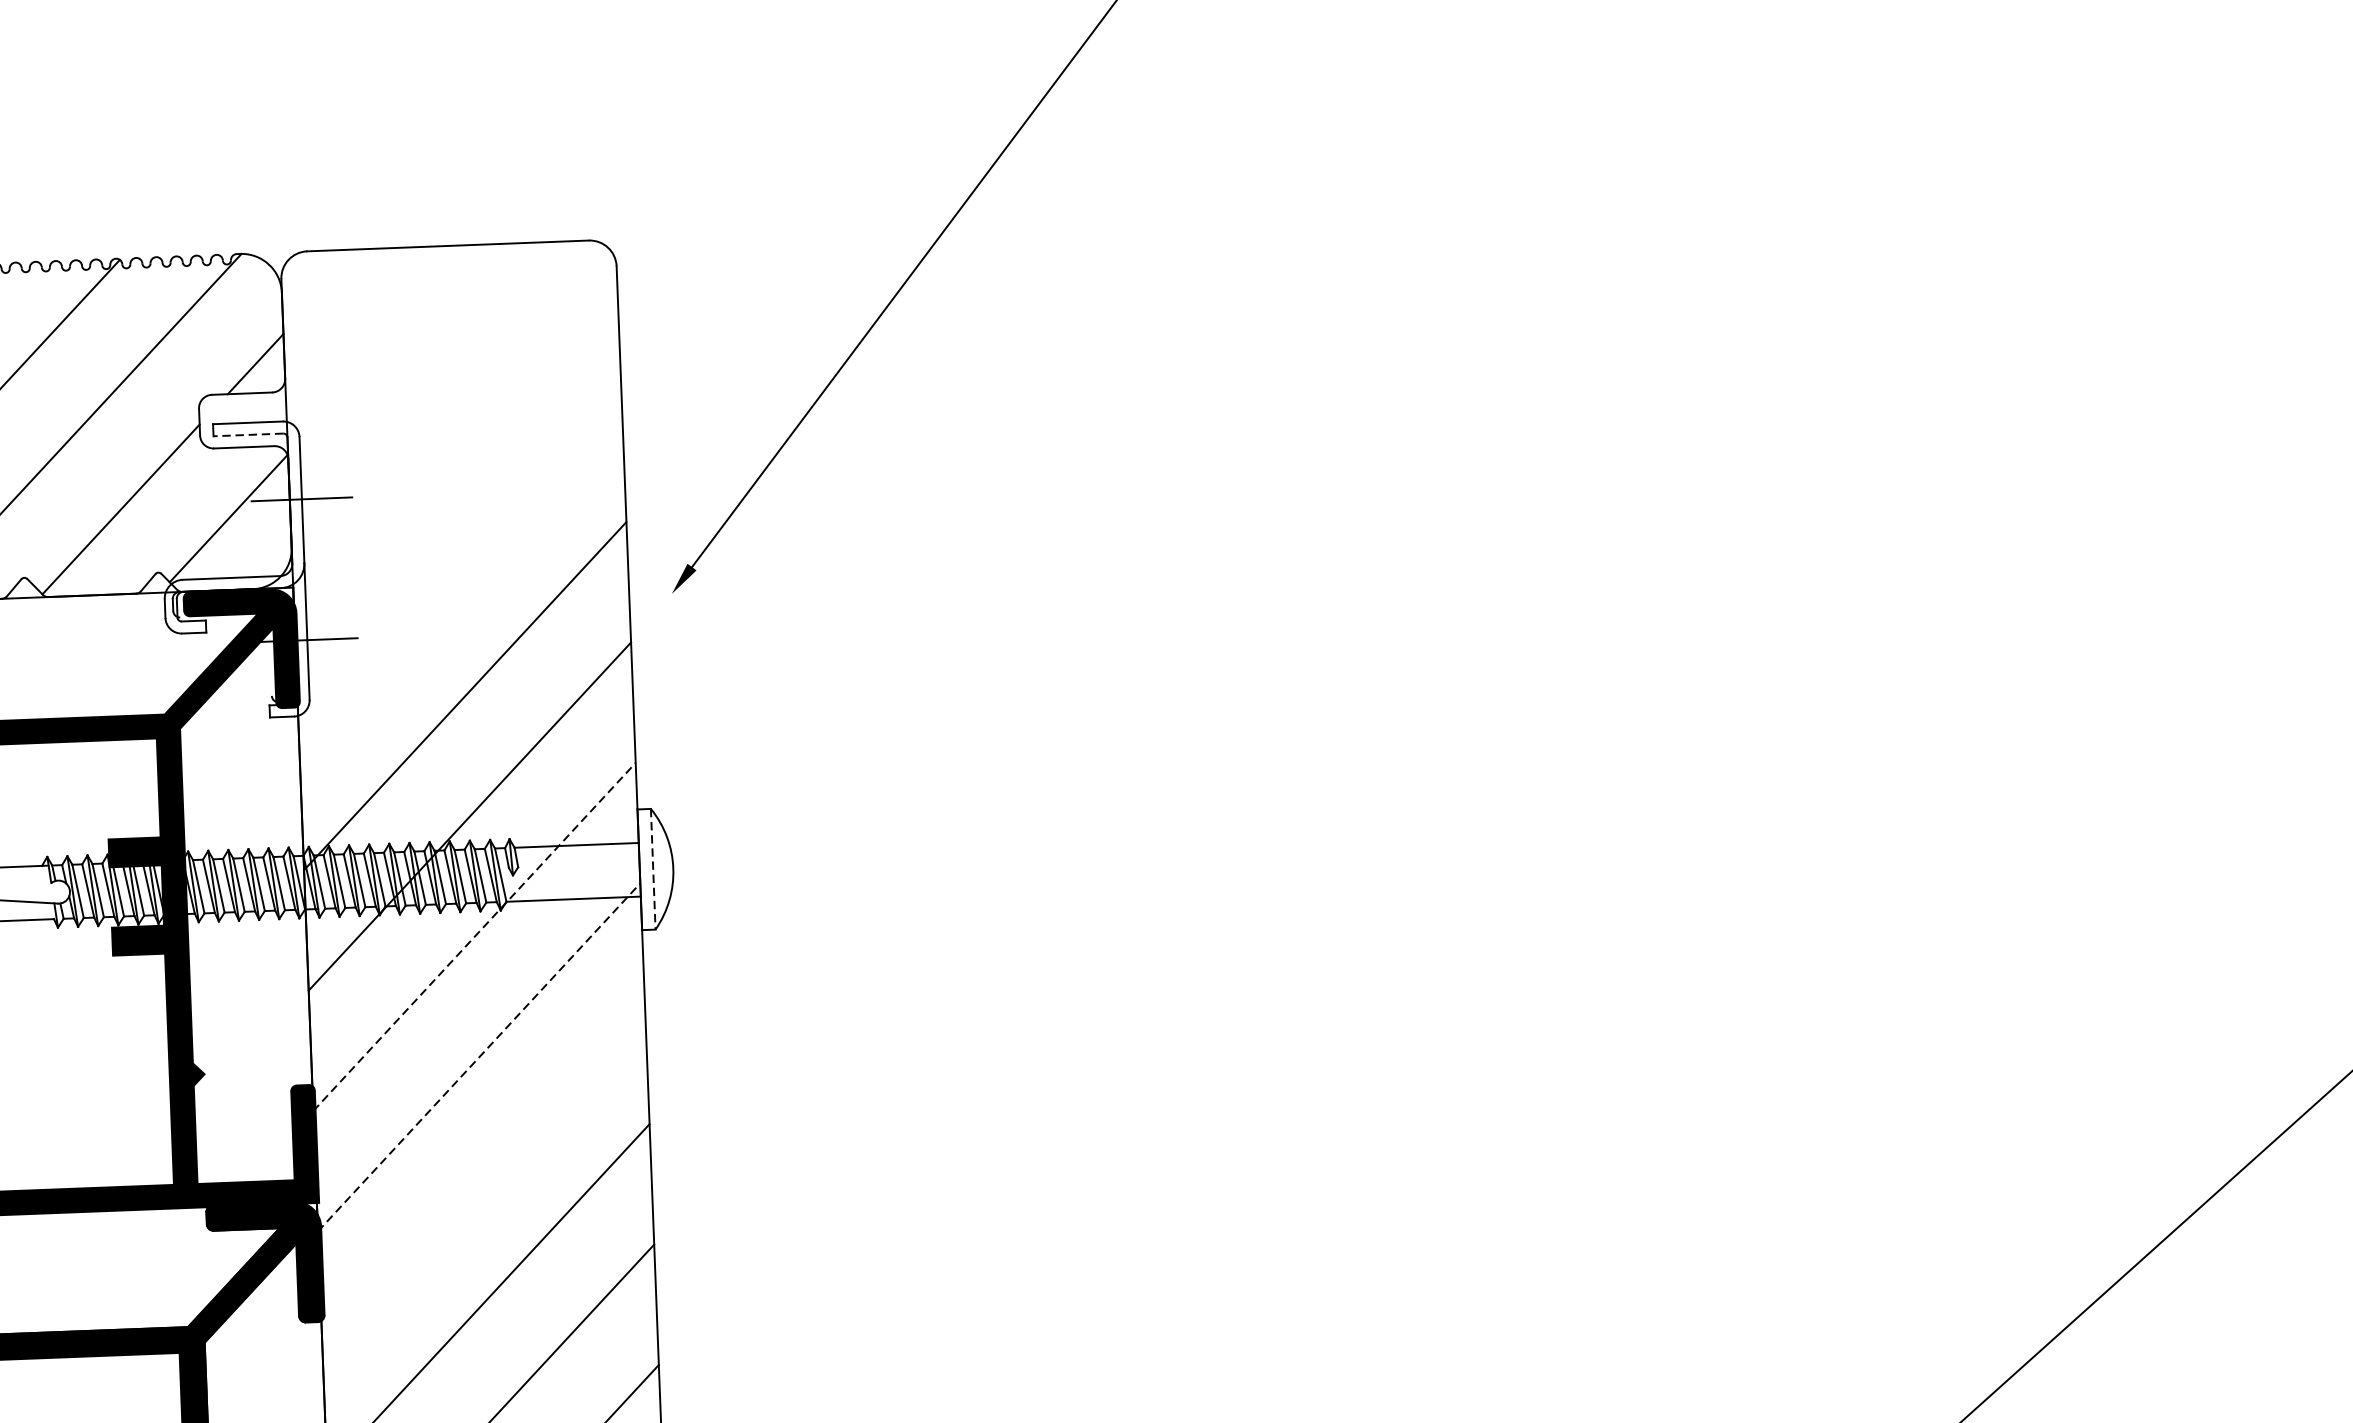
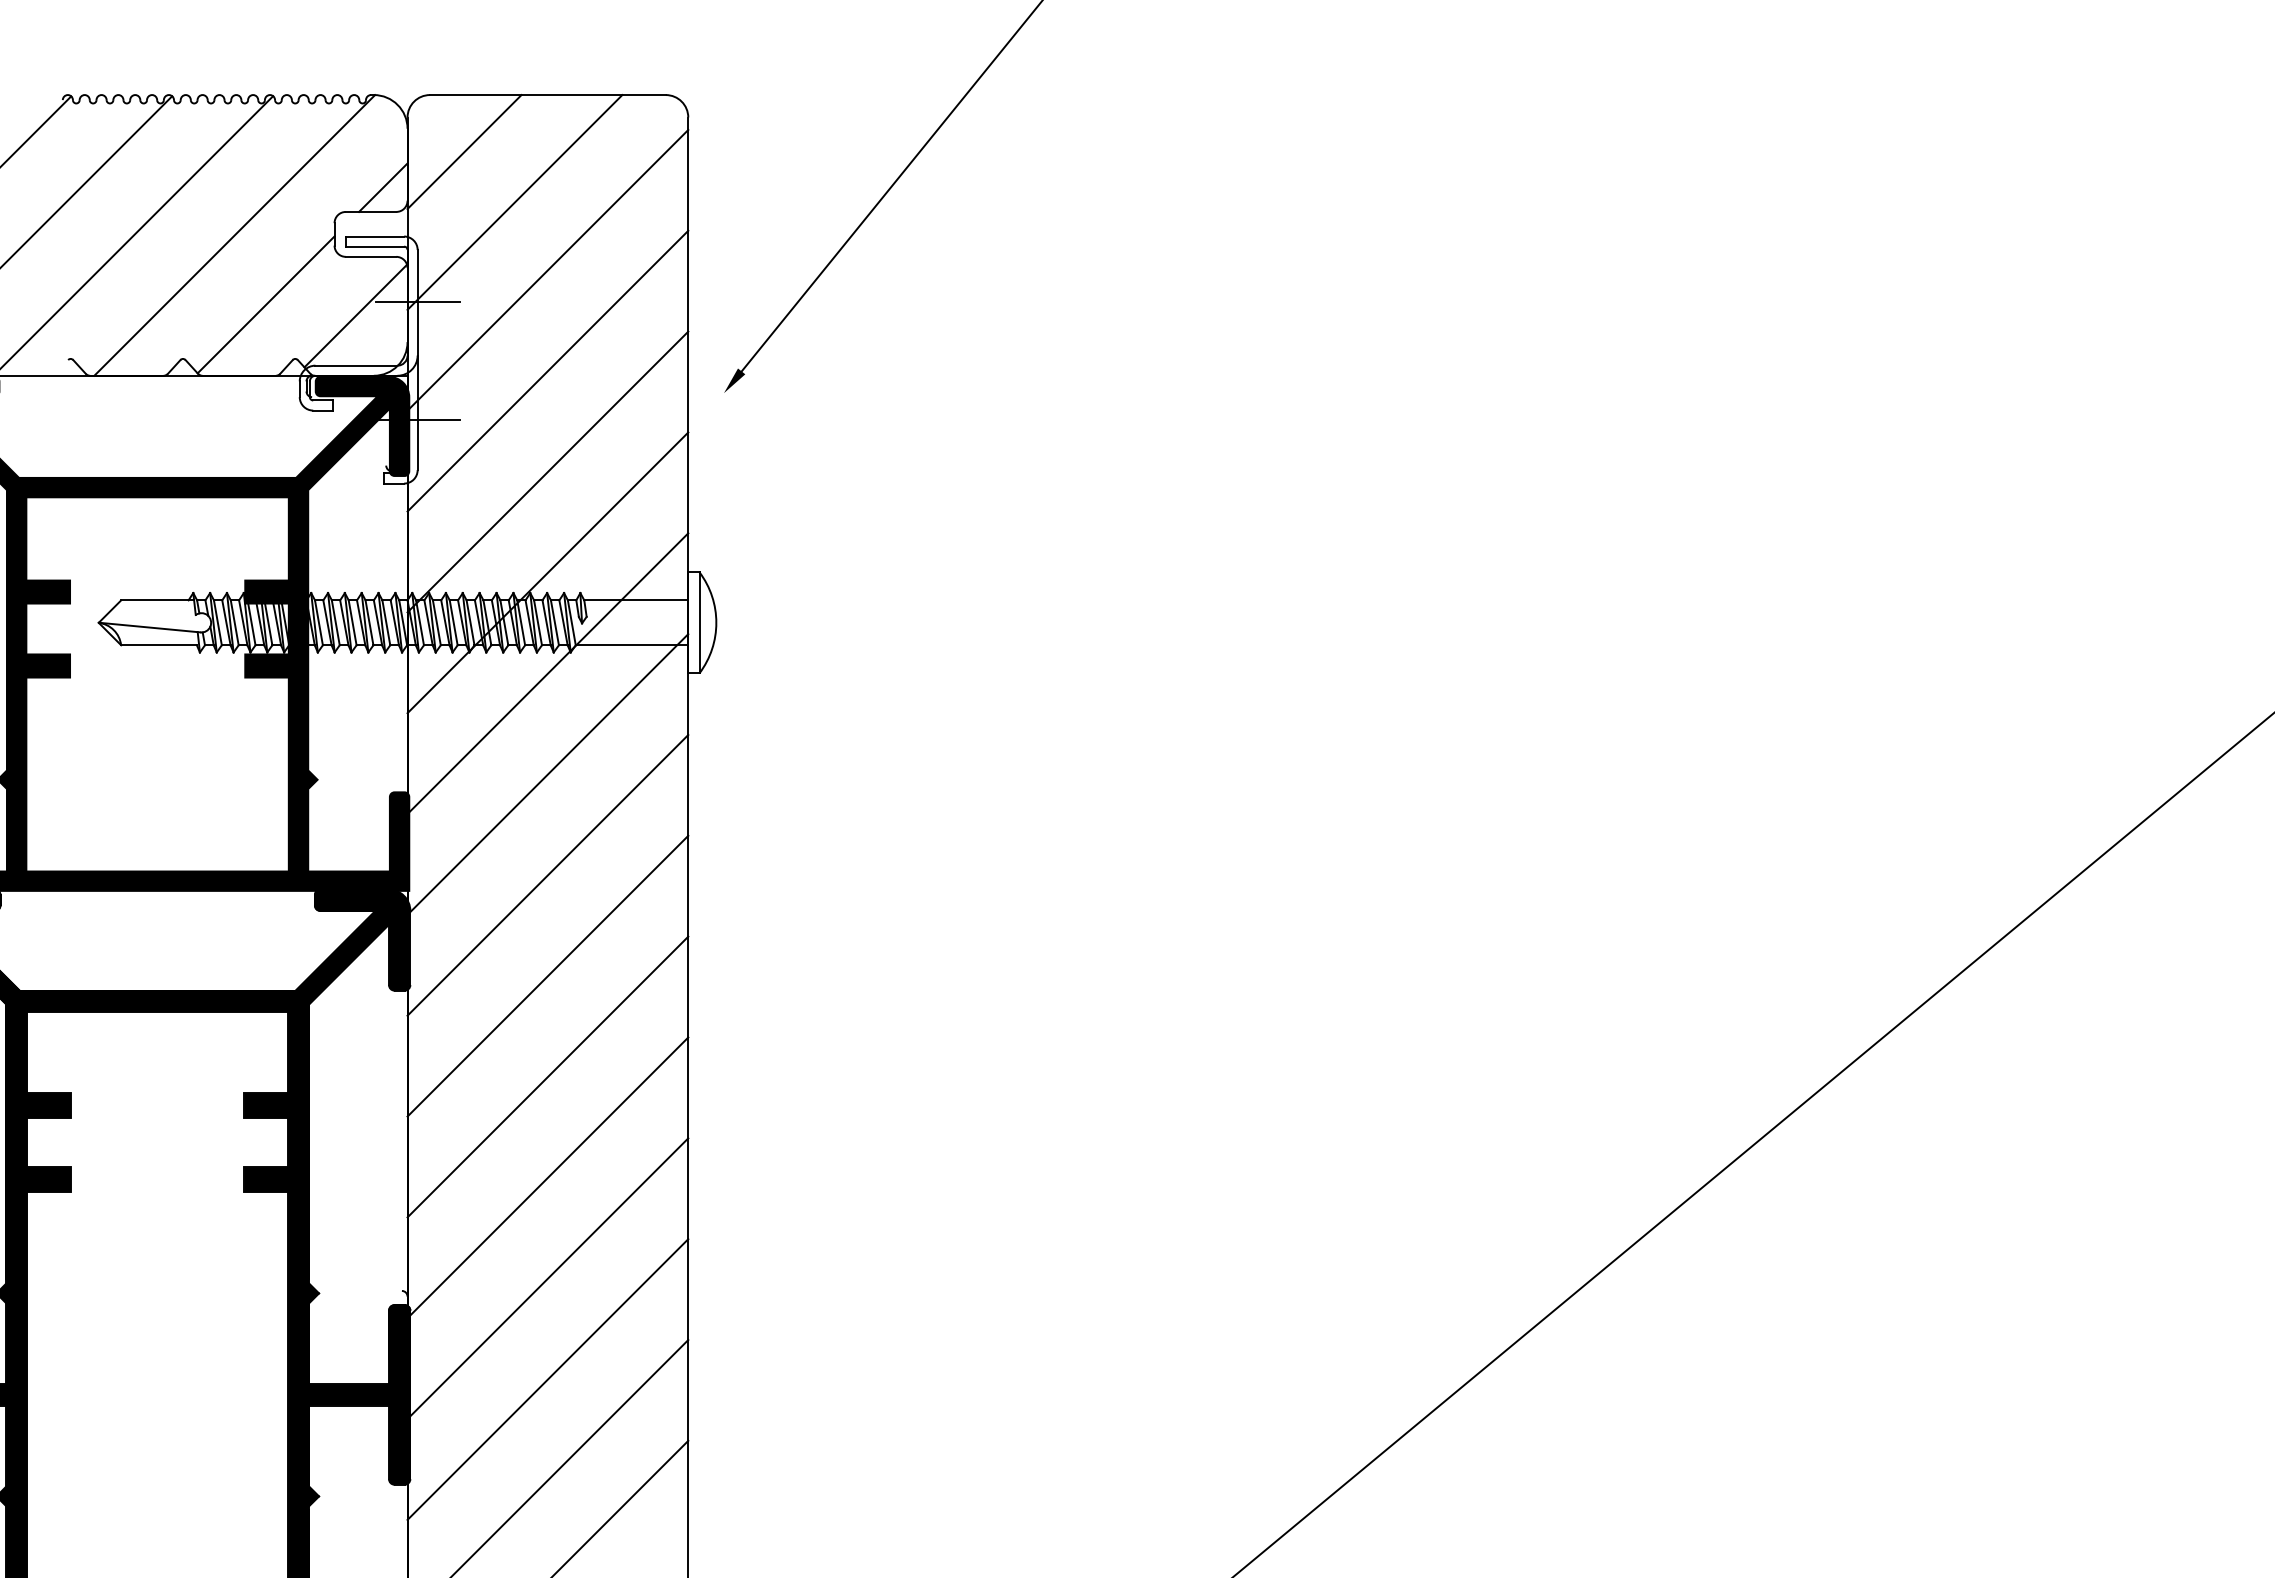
line: (350, 318) -> (464, 152), added
line: (412, 375) -> (514, 202), added
line: (247, 434) -> (374, 246), dashed -> solid
line: (455, 454) -> (547, 269), added
line: (460, 574) -> (547, 370), added
line: (653, 868) -> (699, 622), dashed -> solid
line: (474, 936) -> (547, 673), dashed -> solid
line: (478, 1057) -> (547, 774), dashed -> solid
line: (483, 1178) -> (547, 875), added

